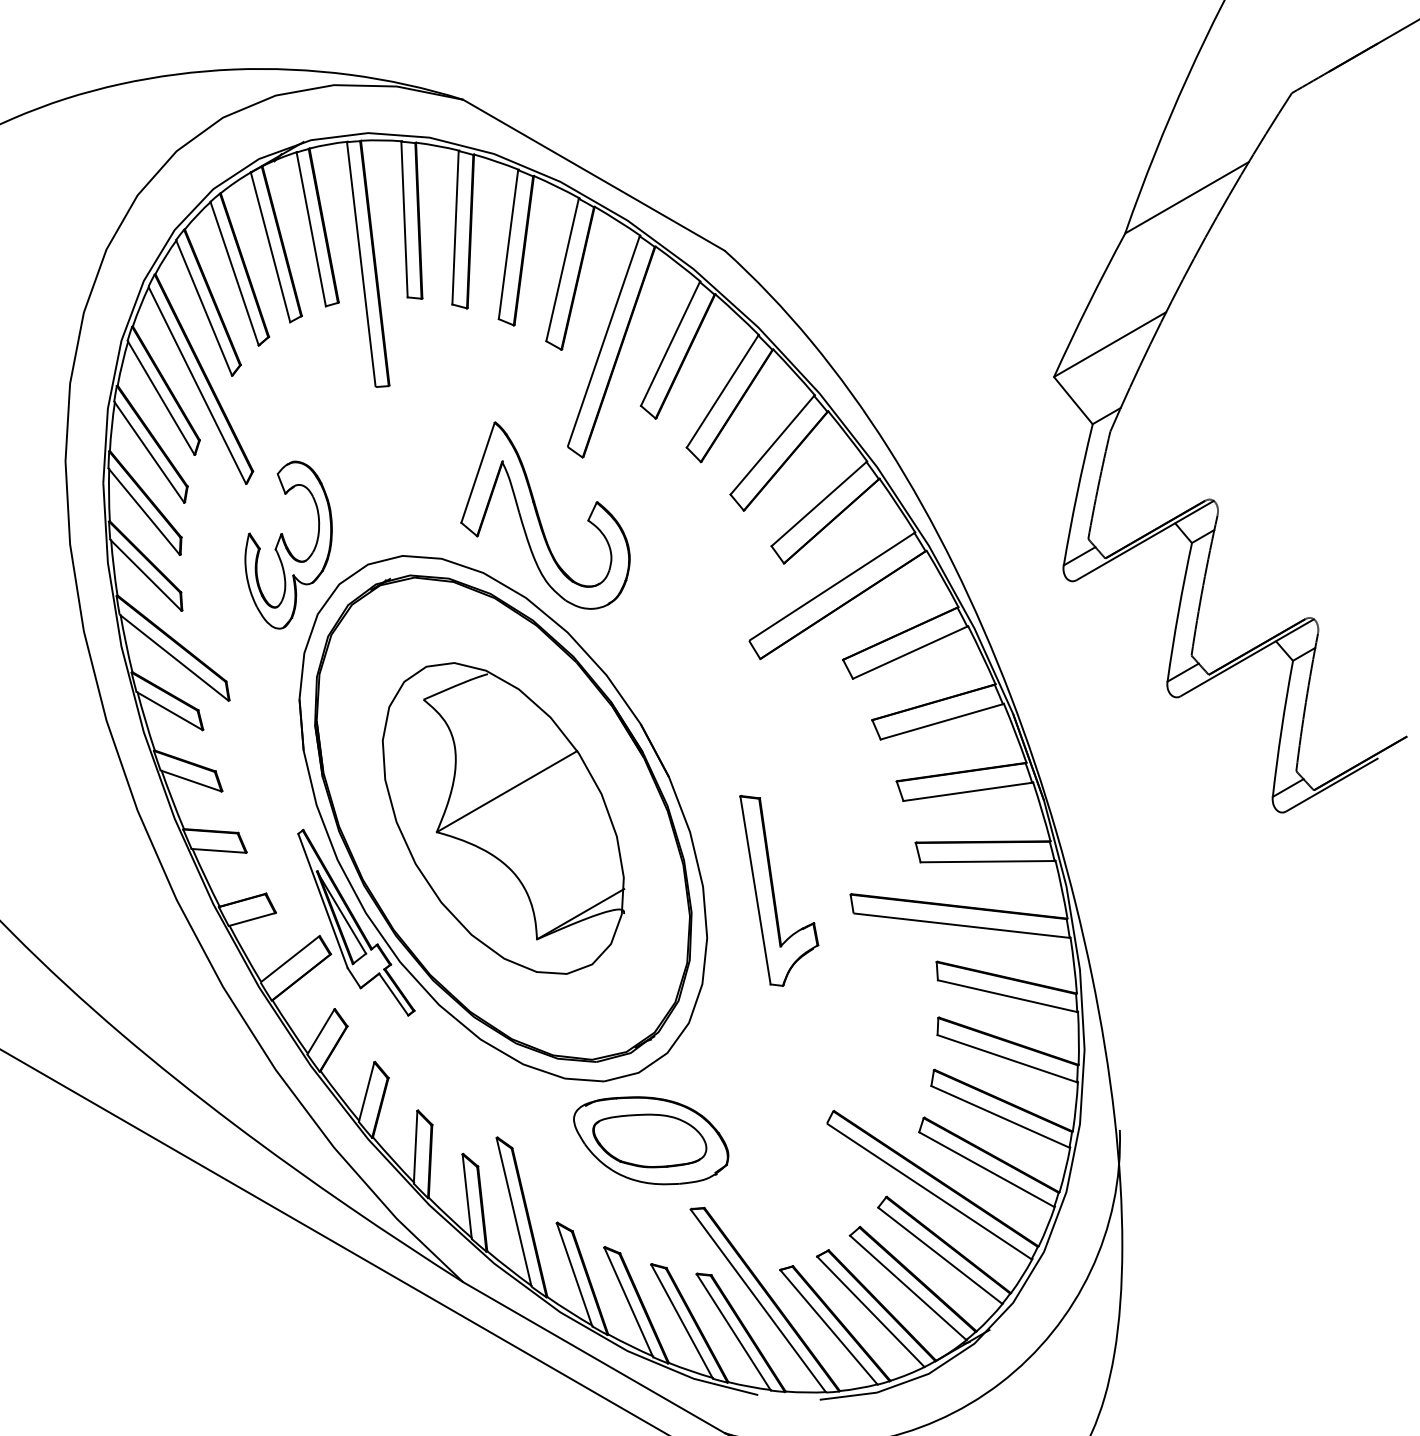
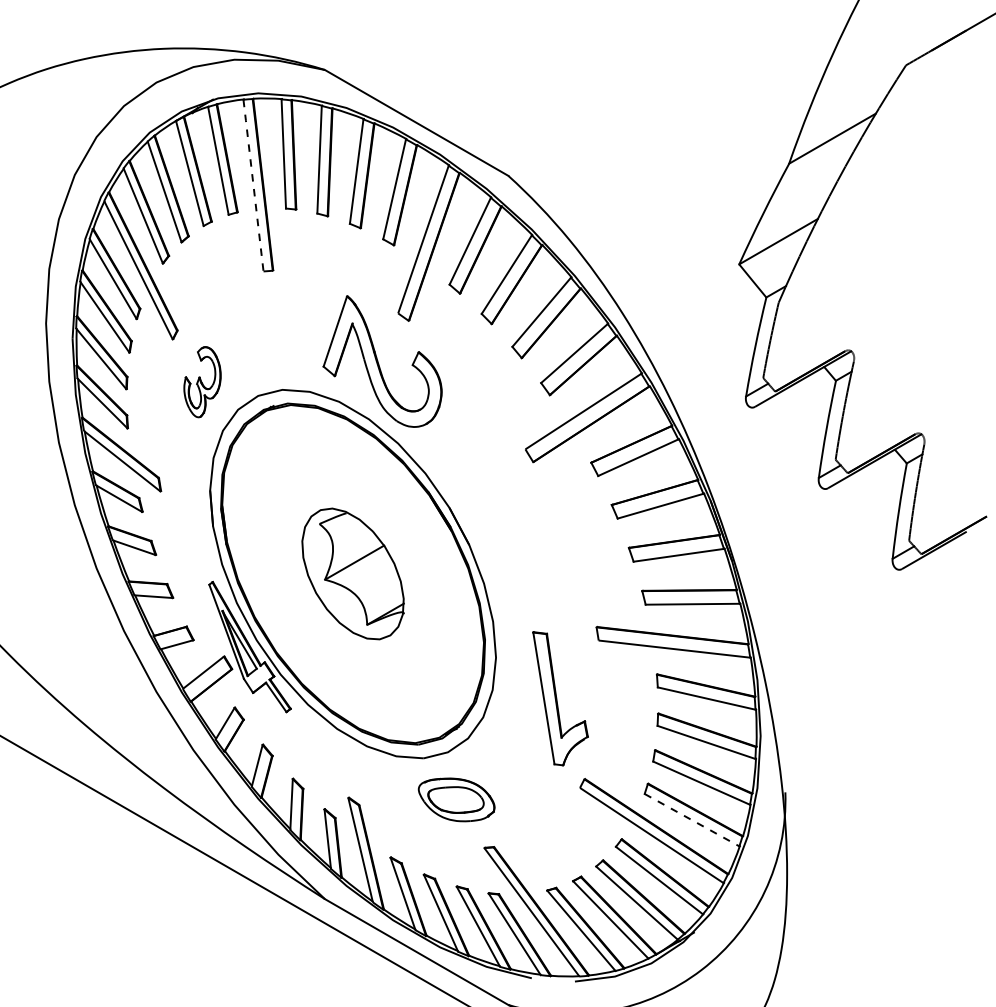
line: (361, 264) -> (253, 185), solid -> dashed
part: (288, 544) -> (202, 381), size x0.6
part: (502, 817) -> (352, 573), size x0.6
part: (779, 890) -> (560, 698), moved
part: (650, 1140) -> (456, 799), size x0.7
line: (987, 1170) -> (692, 820), solid -> dashed

